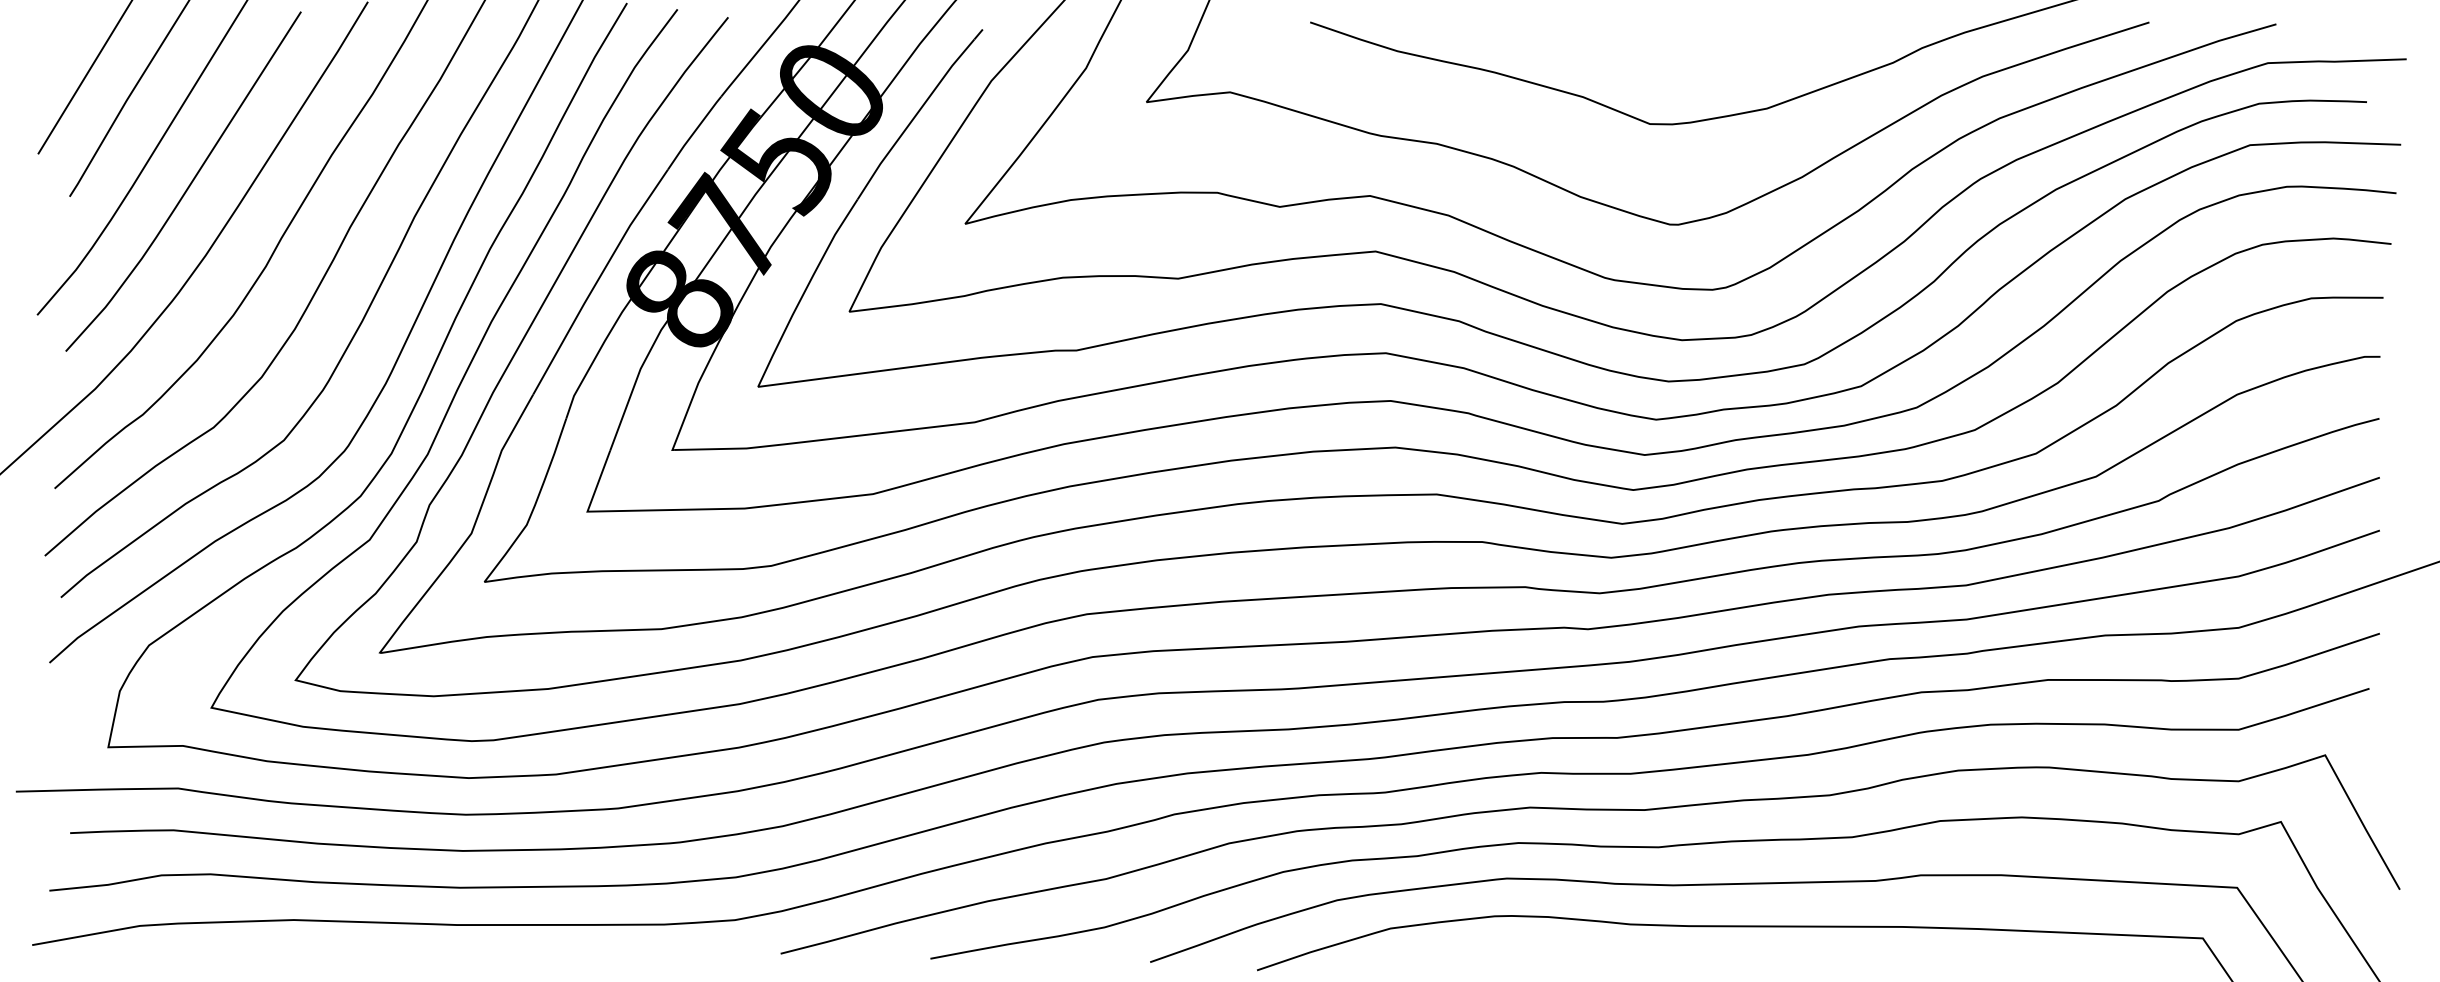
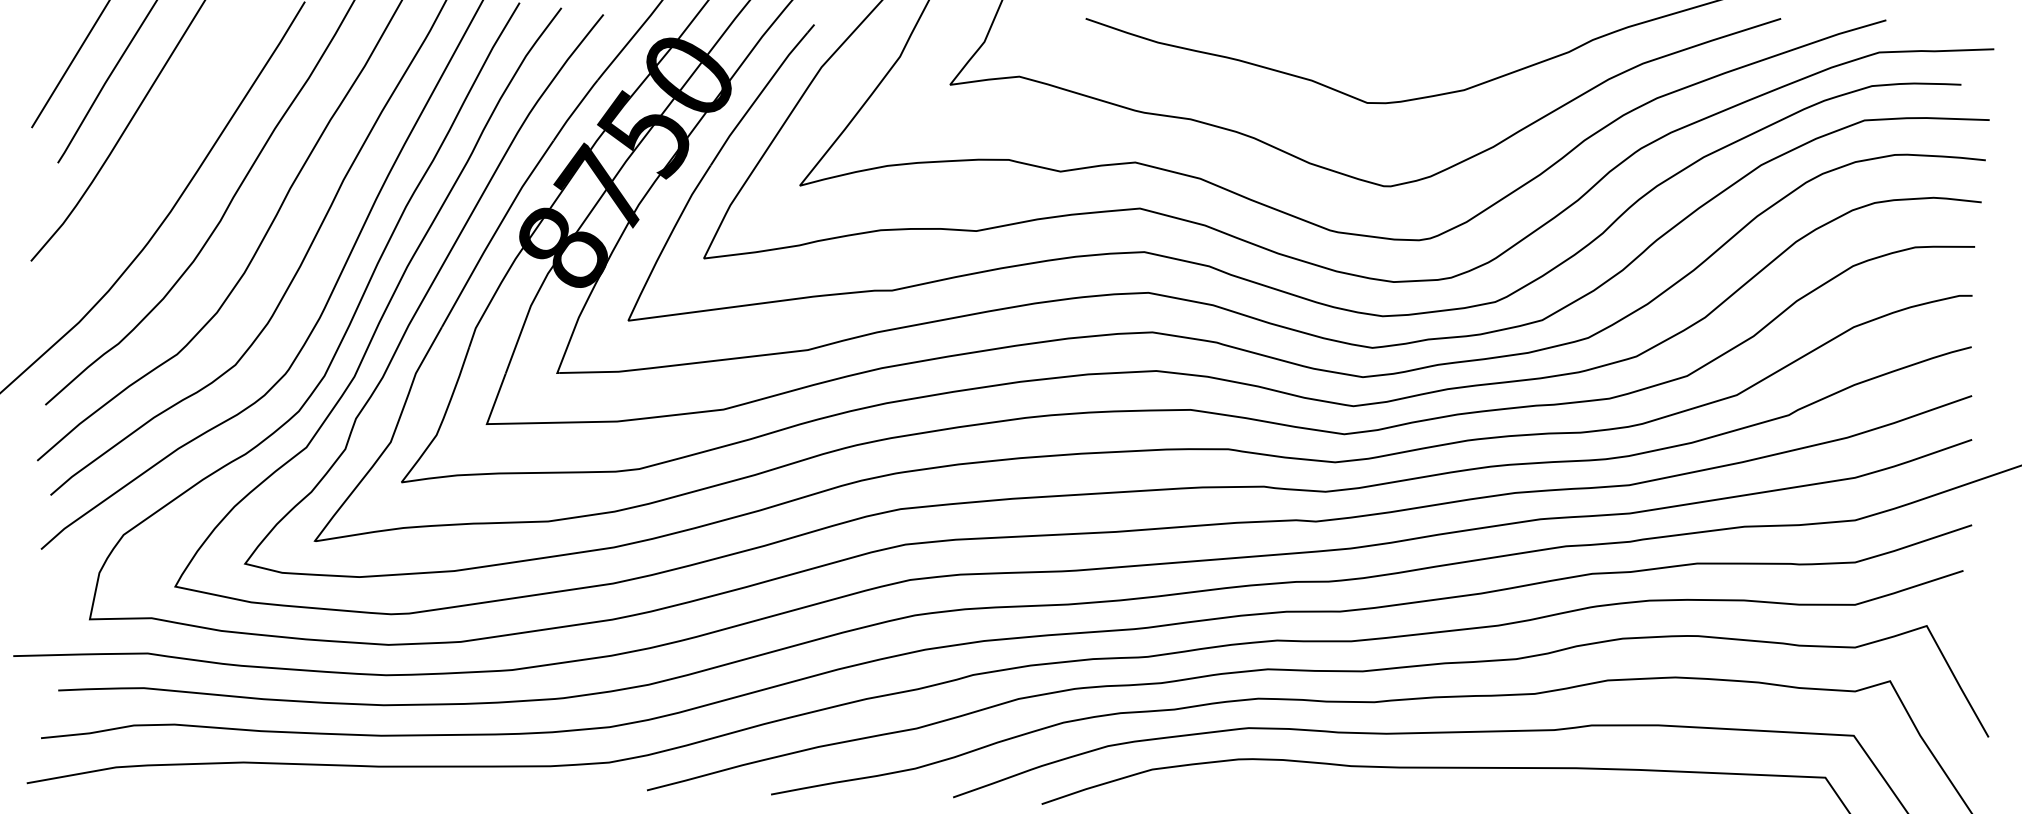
curve: (188, 185) -> (156, 153), removed

